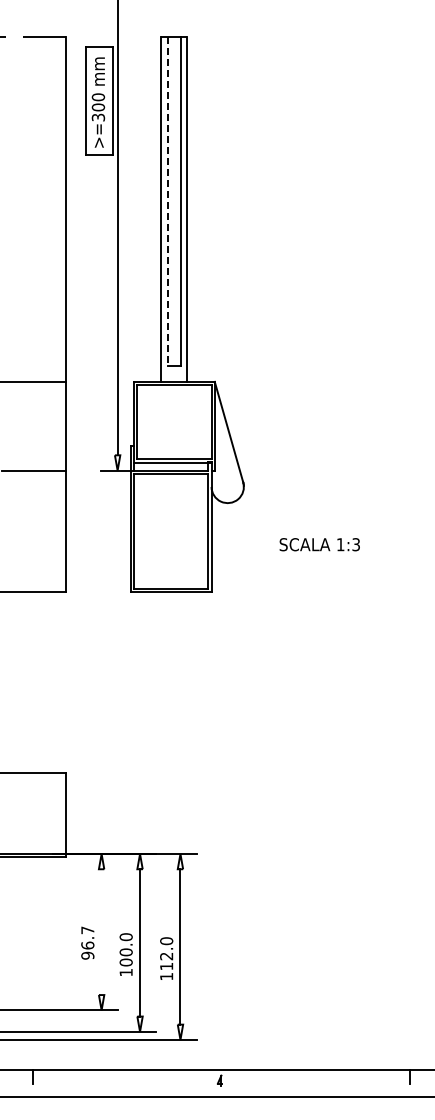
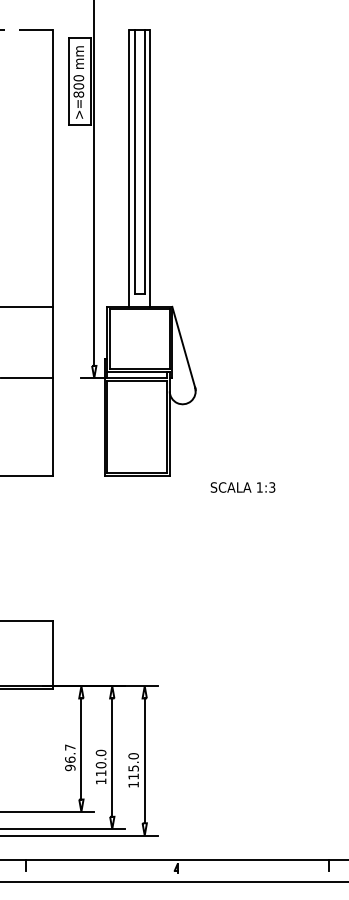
text: (98, 117) -> (78, 94), >=300 -> >=800
line: (167, 201) -> (134, 161), dashed -> solid
text: (319, 544) -> (242, 487), moved
line: (101, 932) -> (81, 749), added
text: (166, 956) -> (133, 768), 112.0 -> 115.0
text: (125, 962) -> (100, 773), 100.0 -> 110.0

